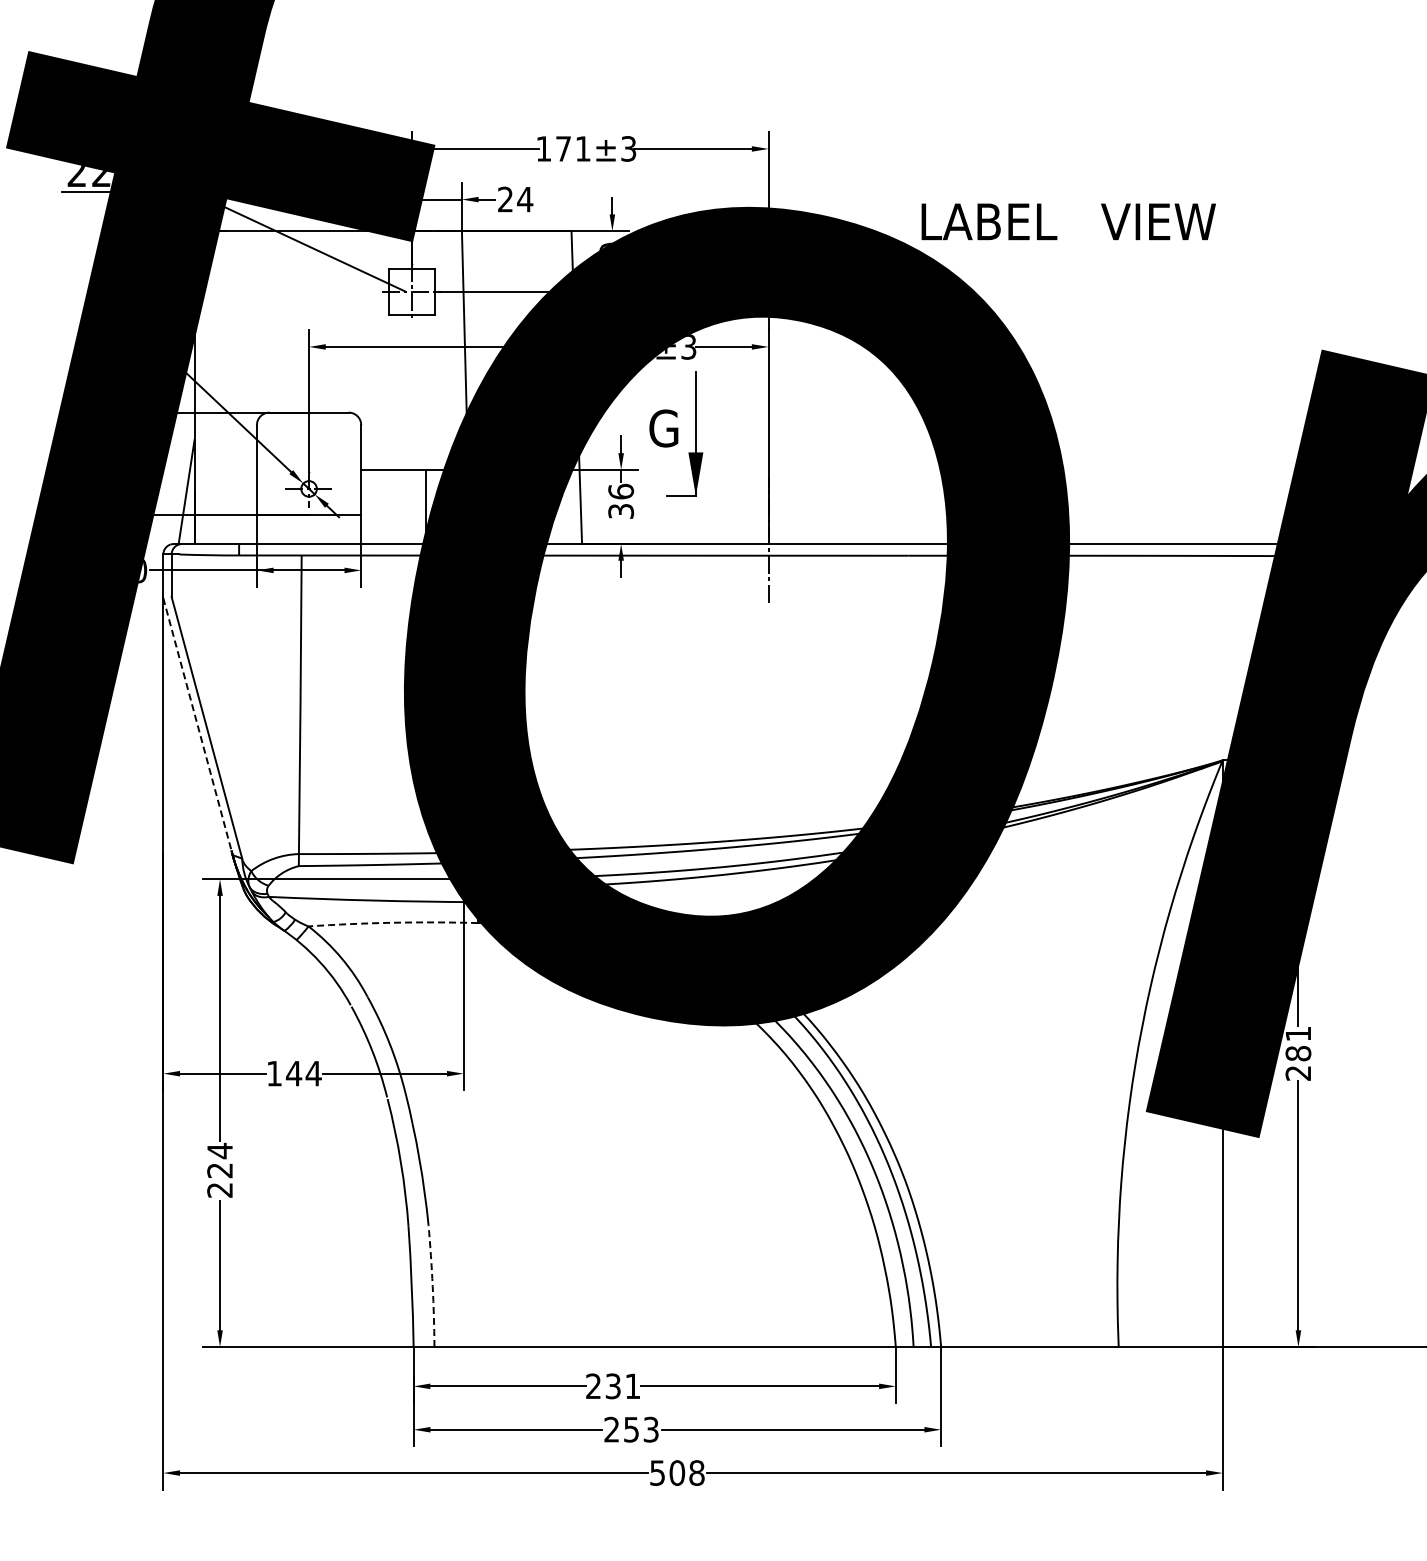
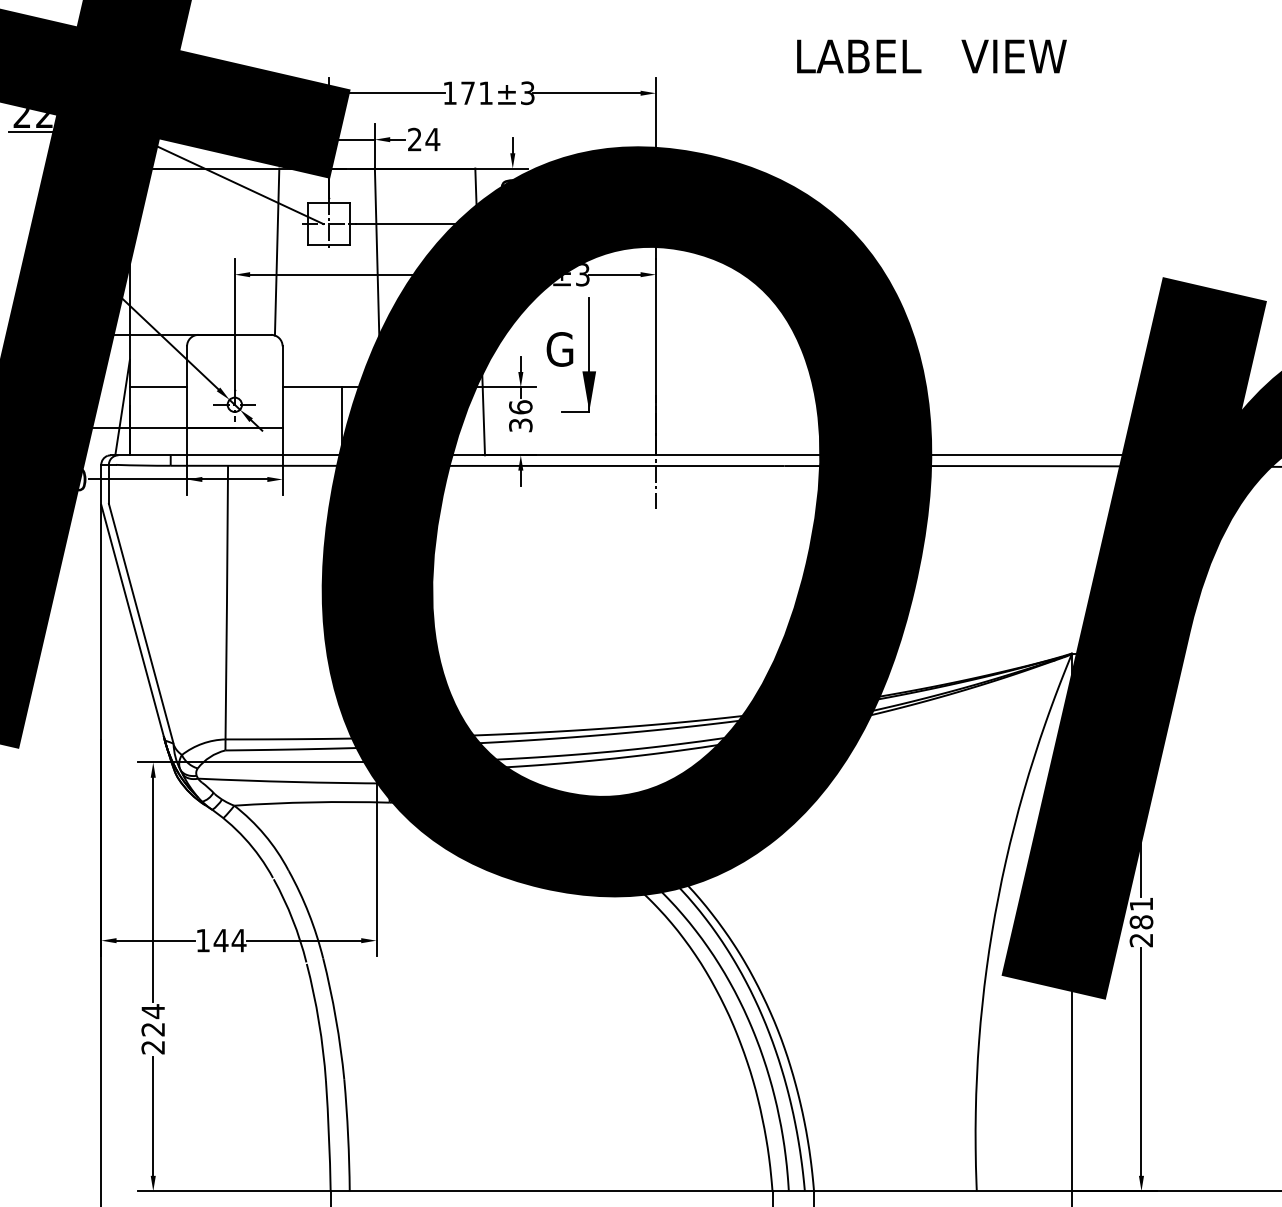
text: (1068, 221) -> (931, 56), moved
line: (354, 322) -> (276, 252), added
line: (225, 469) -> (158, 387), added
line: (197, 724) -> (132, 620), dashed -> solid
arc: (393, 922) -> (312, 802), dashed -> solid
arc: (432, 1286) -> (347, 1135), dashed -> solid

